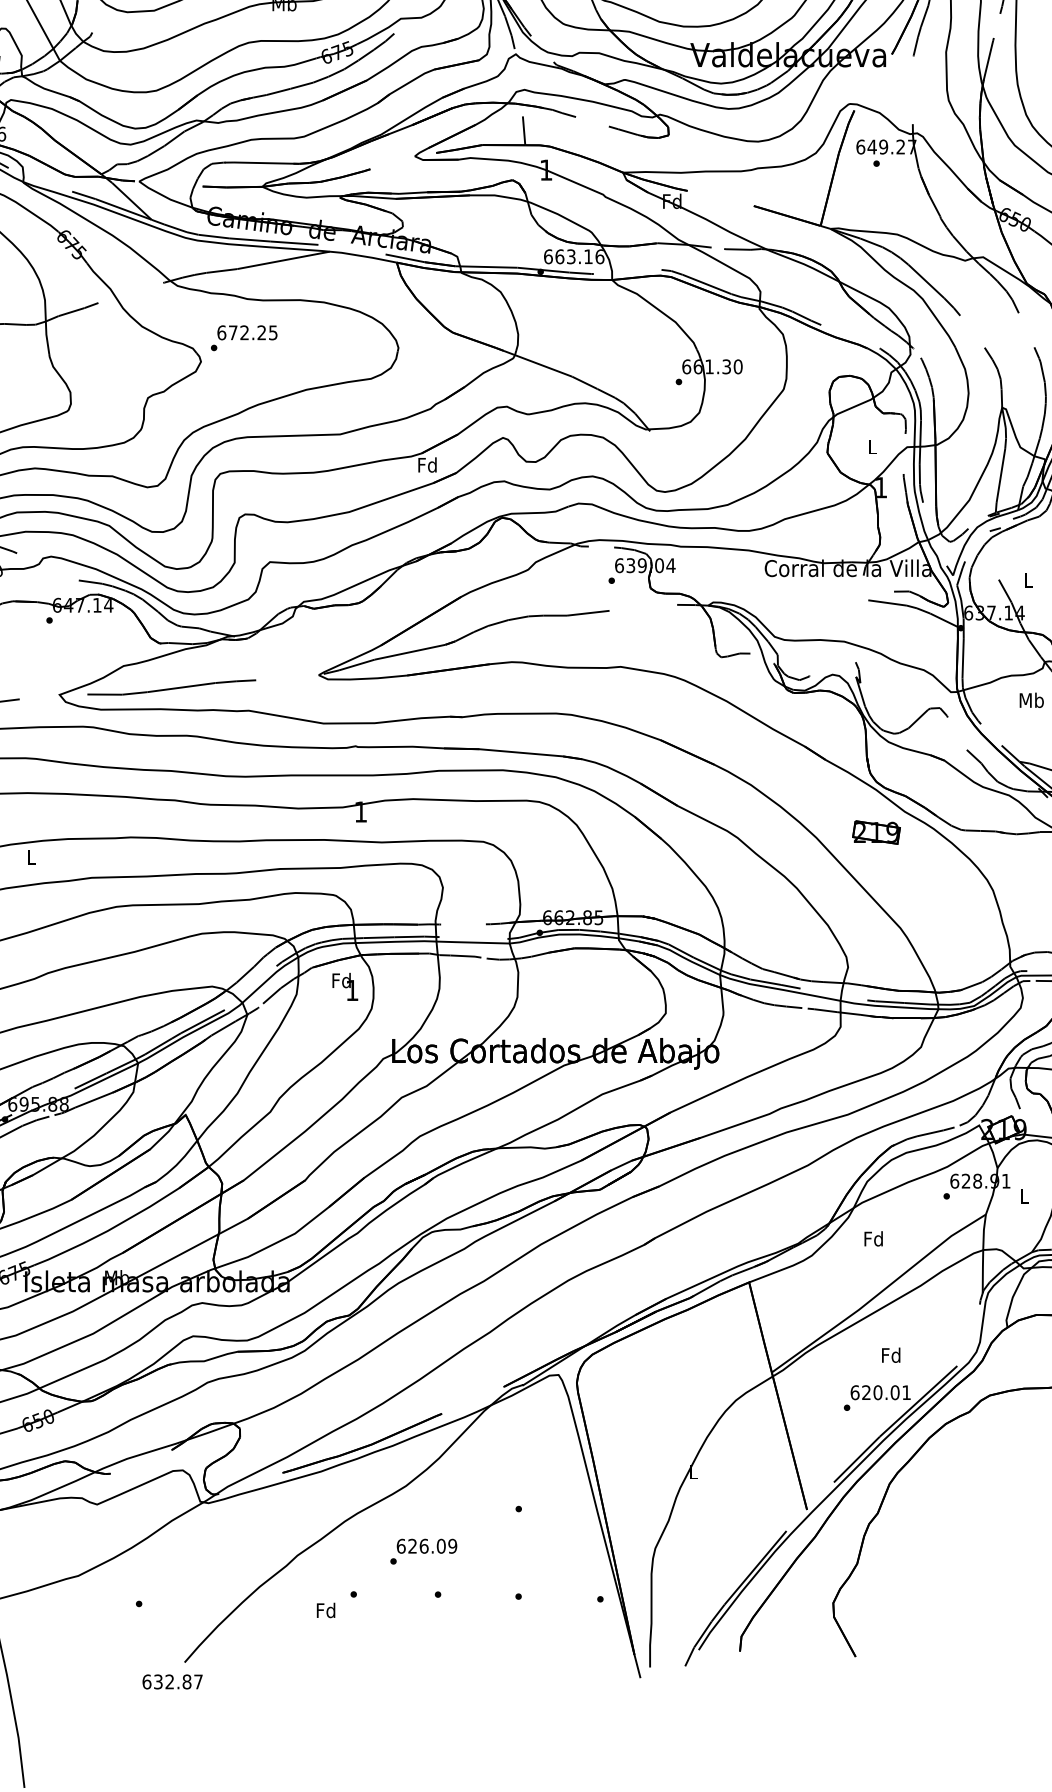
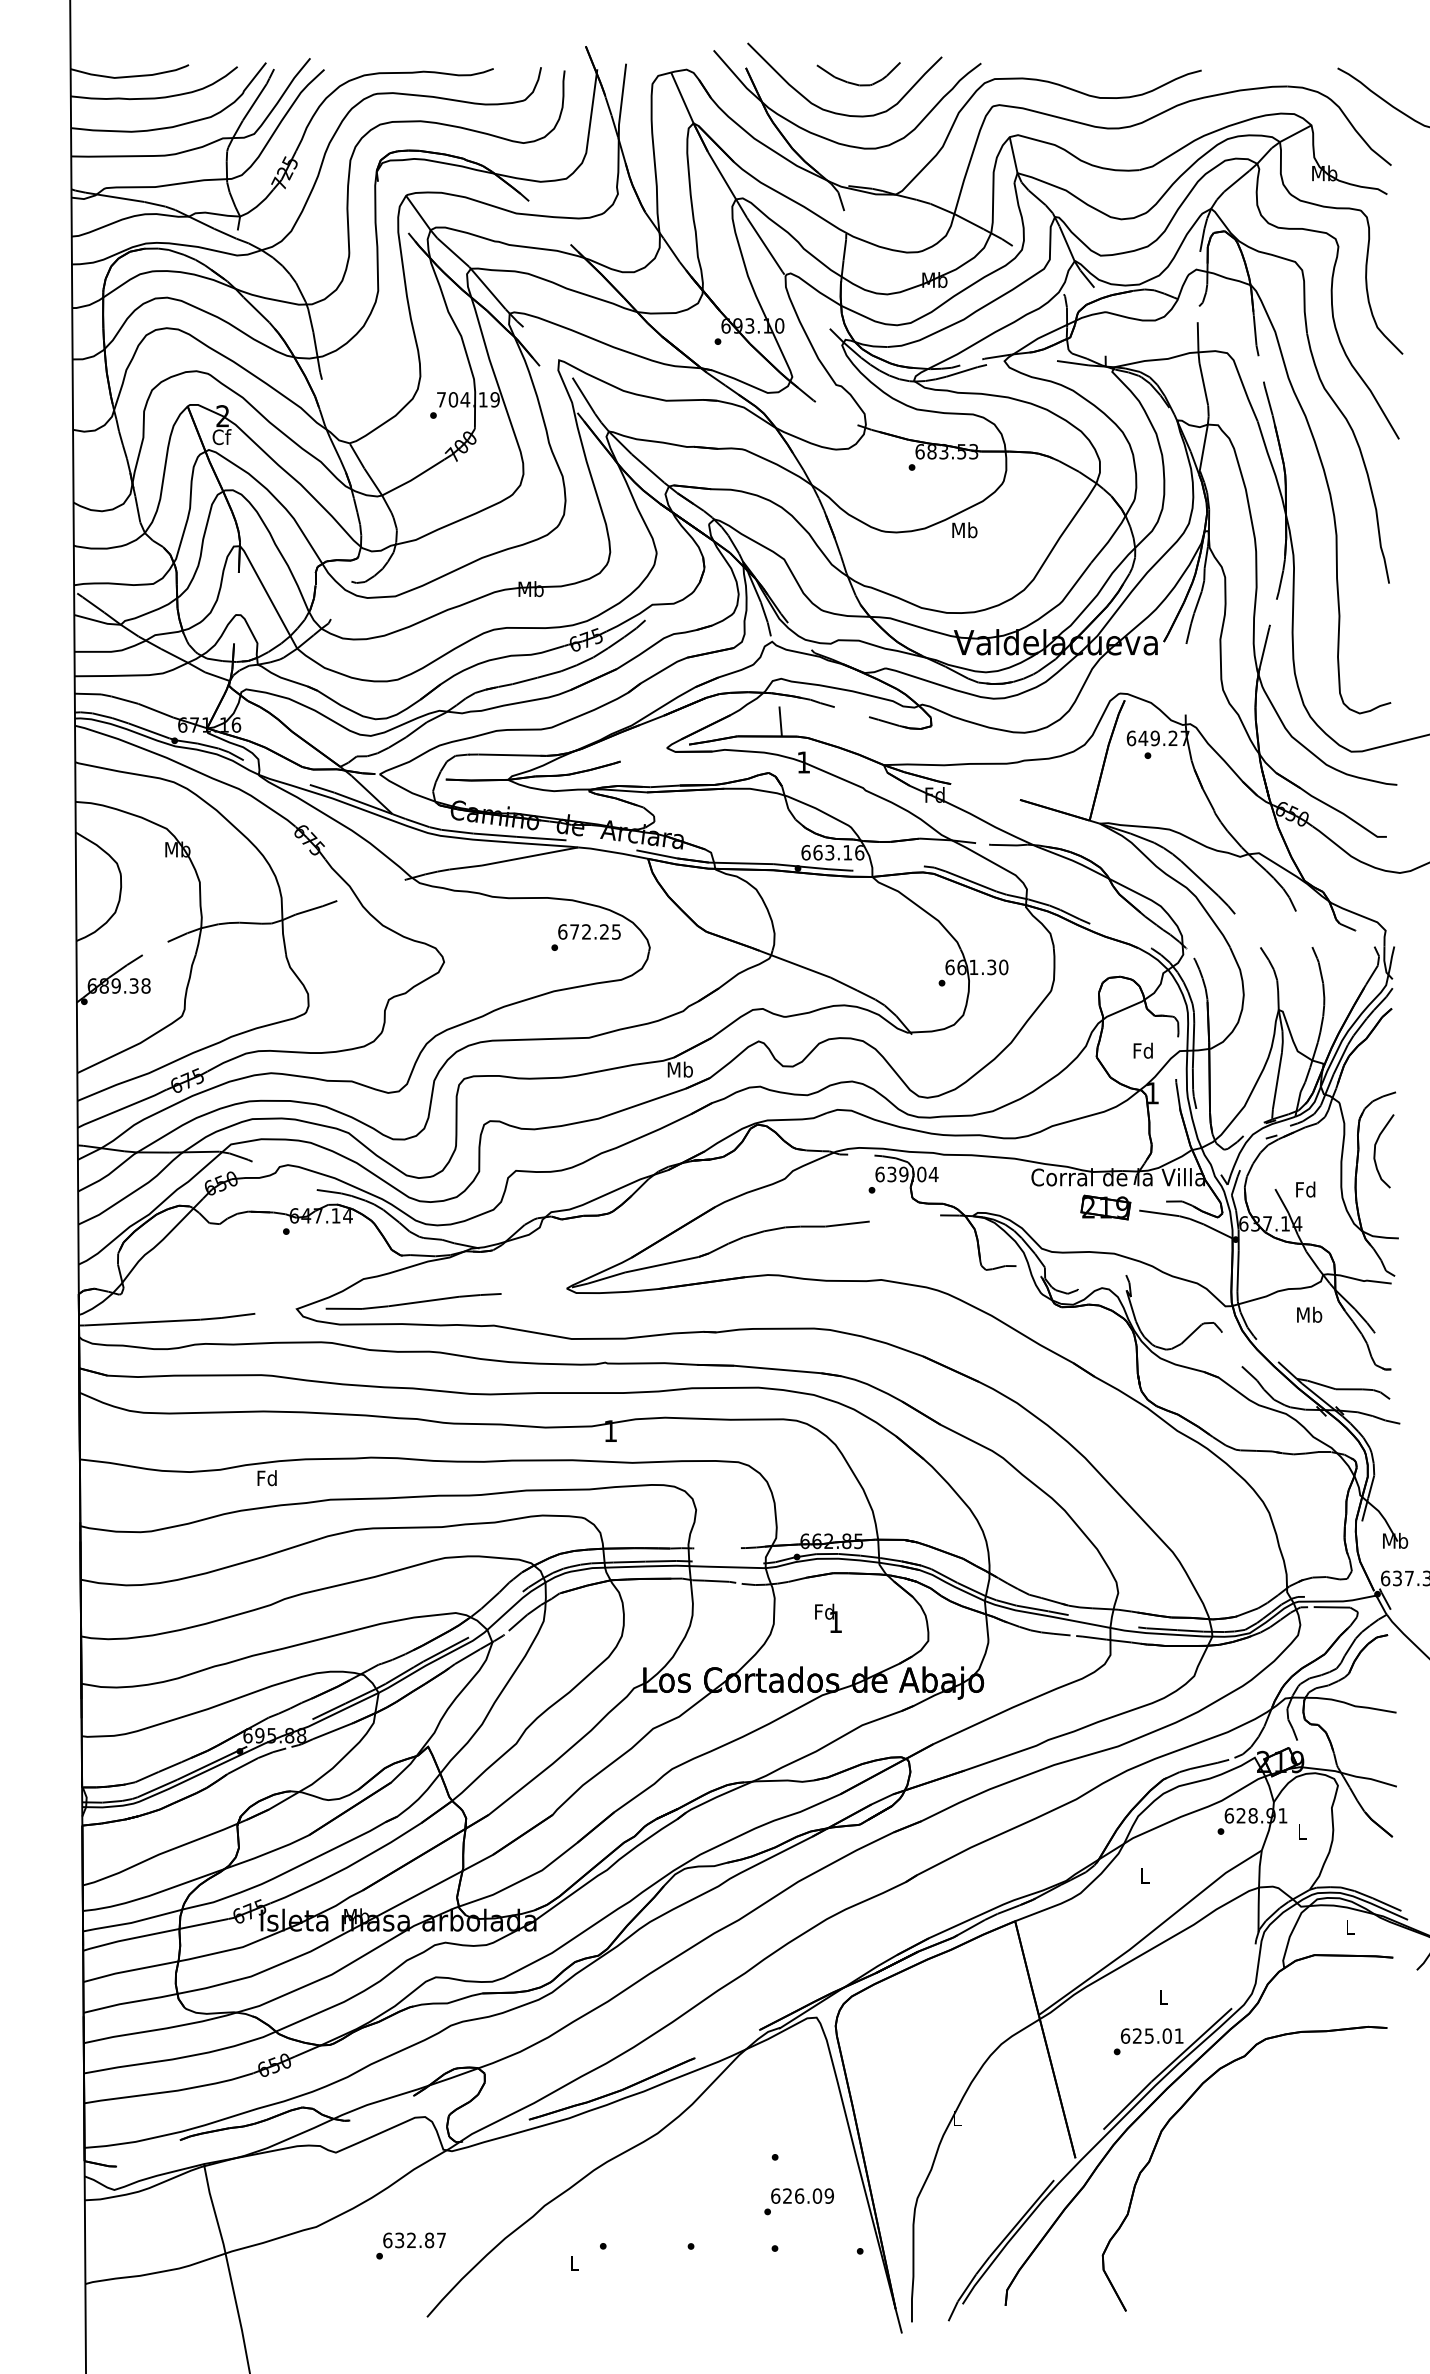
text: (243, 338) -> (585, 937), moved
text: (871, 446) -> (1142, 1050), L -> Fd
text: (426, 464) -> (679, 1069), Fd -> Mb
text: (1027, 580) -> (1305, 1189), L -> Fd
part: (876, 832) -> (1105, 1207), moved
text: (30, 857) -> (266, 1478), L -> Fd
text: (345, 986) -> (828, 1617), moved
text: (873, 1238) -> (1144, 1875), Fd -> L
text: (890, 1355) -> (1162, 1997), Fd -> L
text: (878, 1392) -> (1149, 2035), 620.01 -> 625.01
text: (423, 1551) -> (798, 2201), moved
text: (325, 1610) -> (573, 2262), Fd -> L
text: (172, 1682) -> (414, 2240), moved

